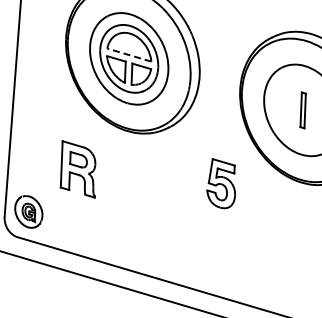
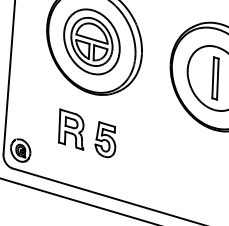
line: (129, 55) -> (92, 39), dashed -> solid
part: (302, 110) -> (214, 78), size x1.67
part: (77, 169) -> (70, 129), moved
part: (220, 183) -> (104, 139), moved

